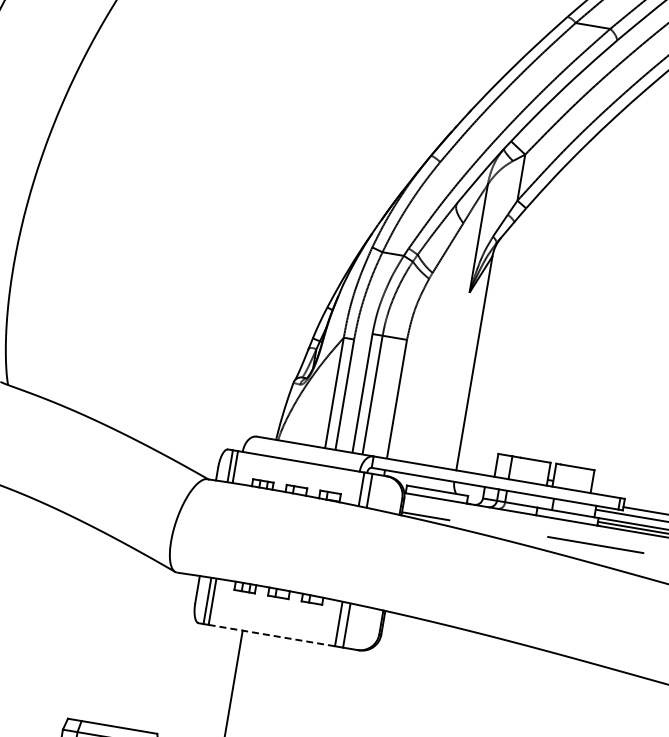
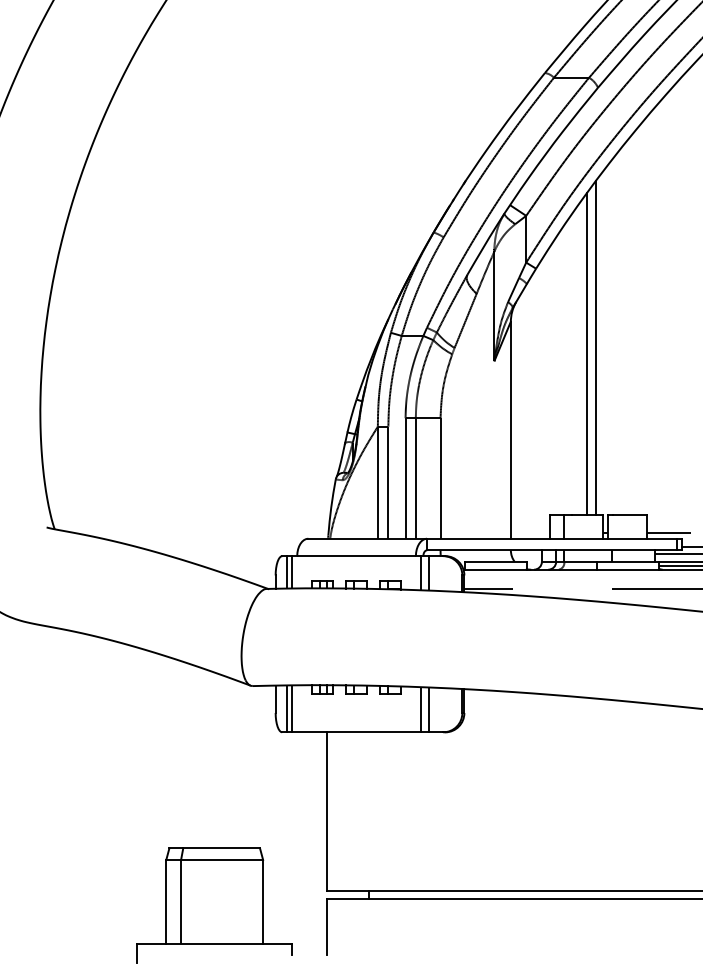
line: (571, 296) -> (595, 348), added
line: (562, 301) -> (587, 354), added
line: (612, 490) -> (668, 532), added
line: (272, 635) -> (357, 732), dashed -> solid

